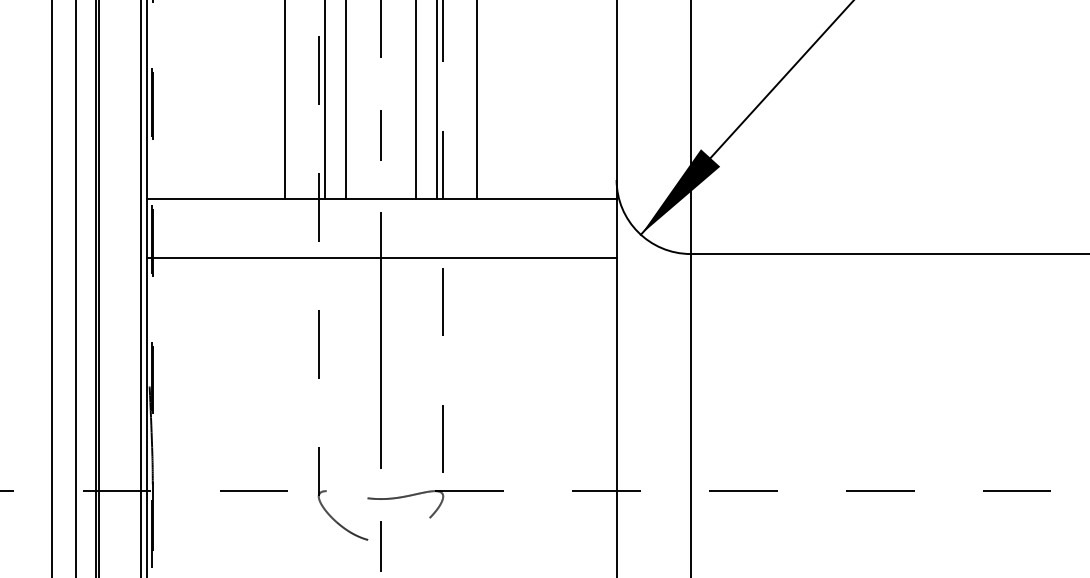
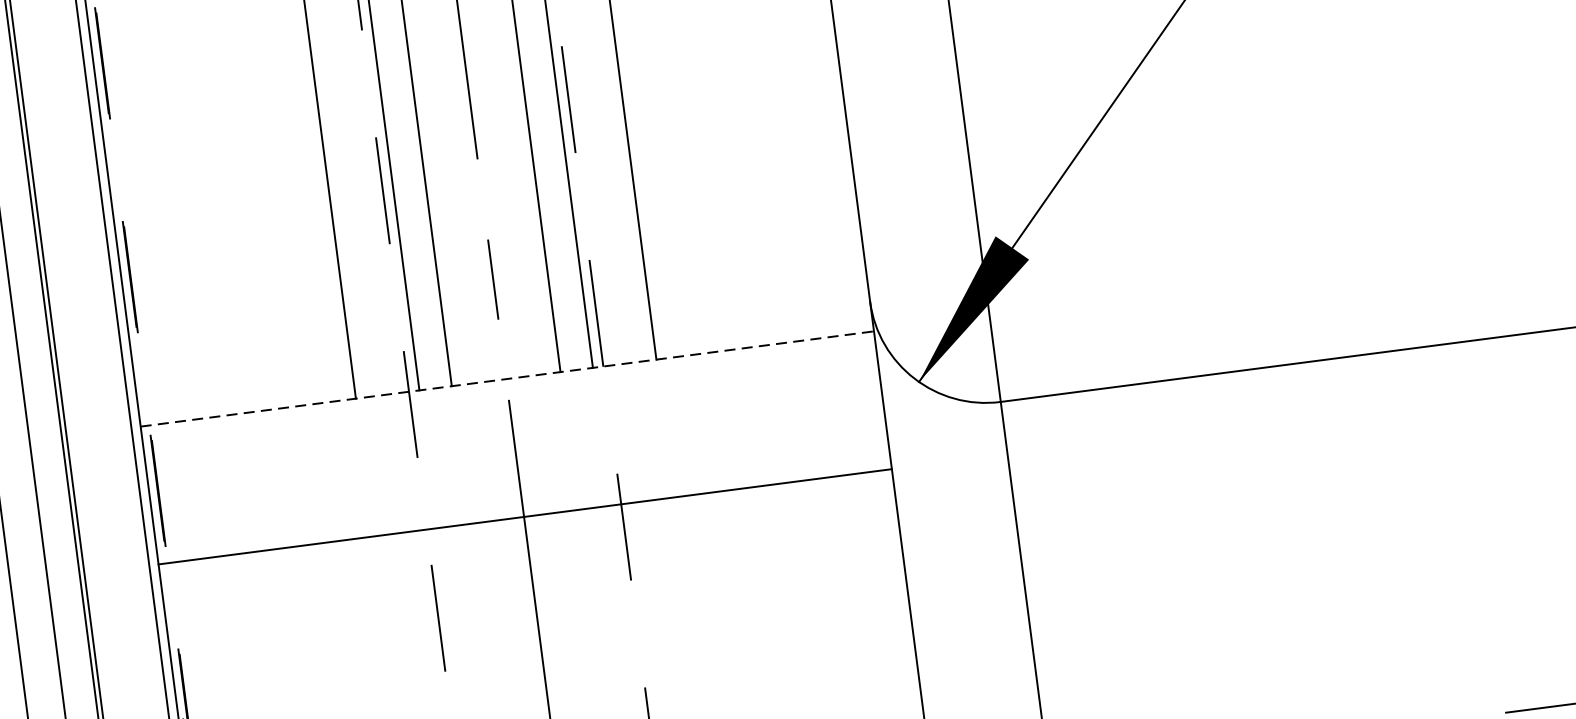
line: (381, 199) -> (507, 379), solid -> dashed
line: (381, 258) -> (524, 516), moved

